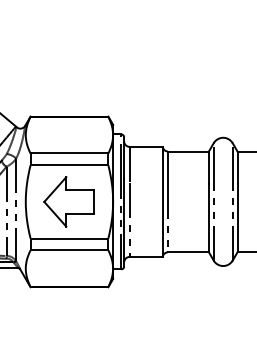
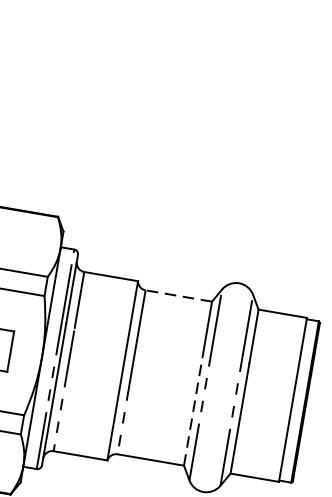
line: (188, 151) -> (178, 295), solid -> dashed
line: (208, 218) -> (192, 410), solid -> dashed

